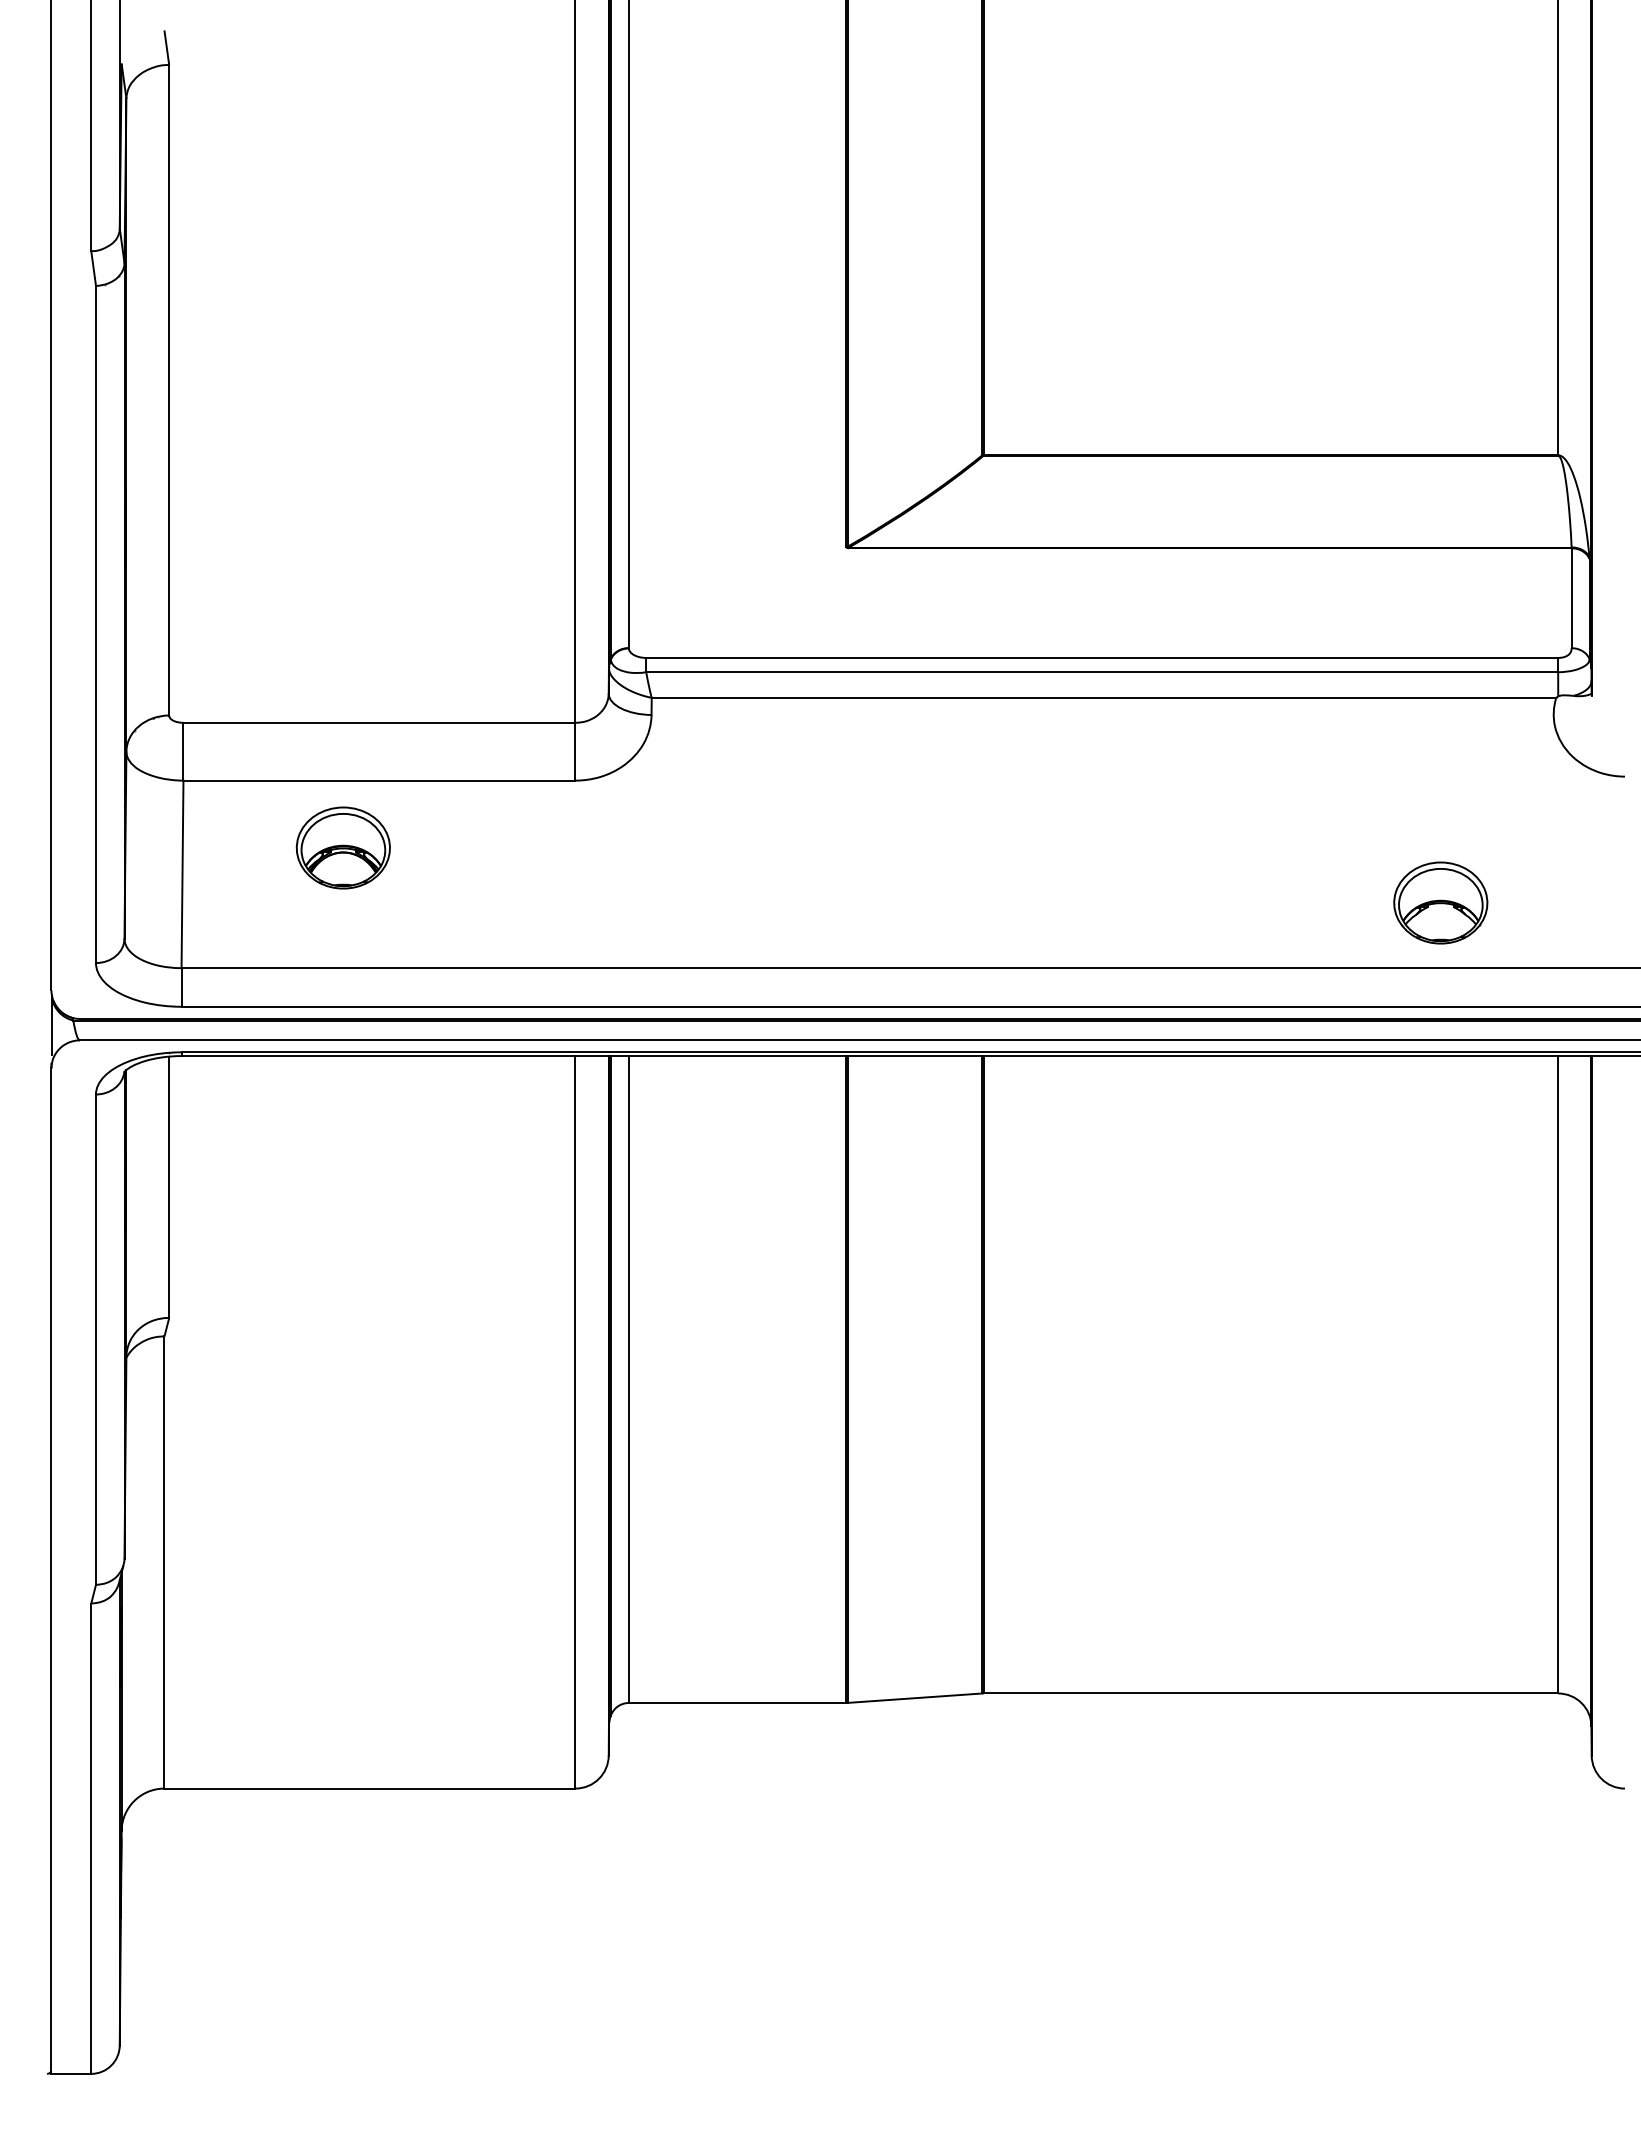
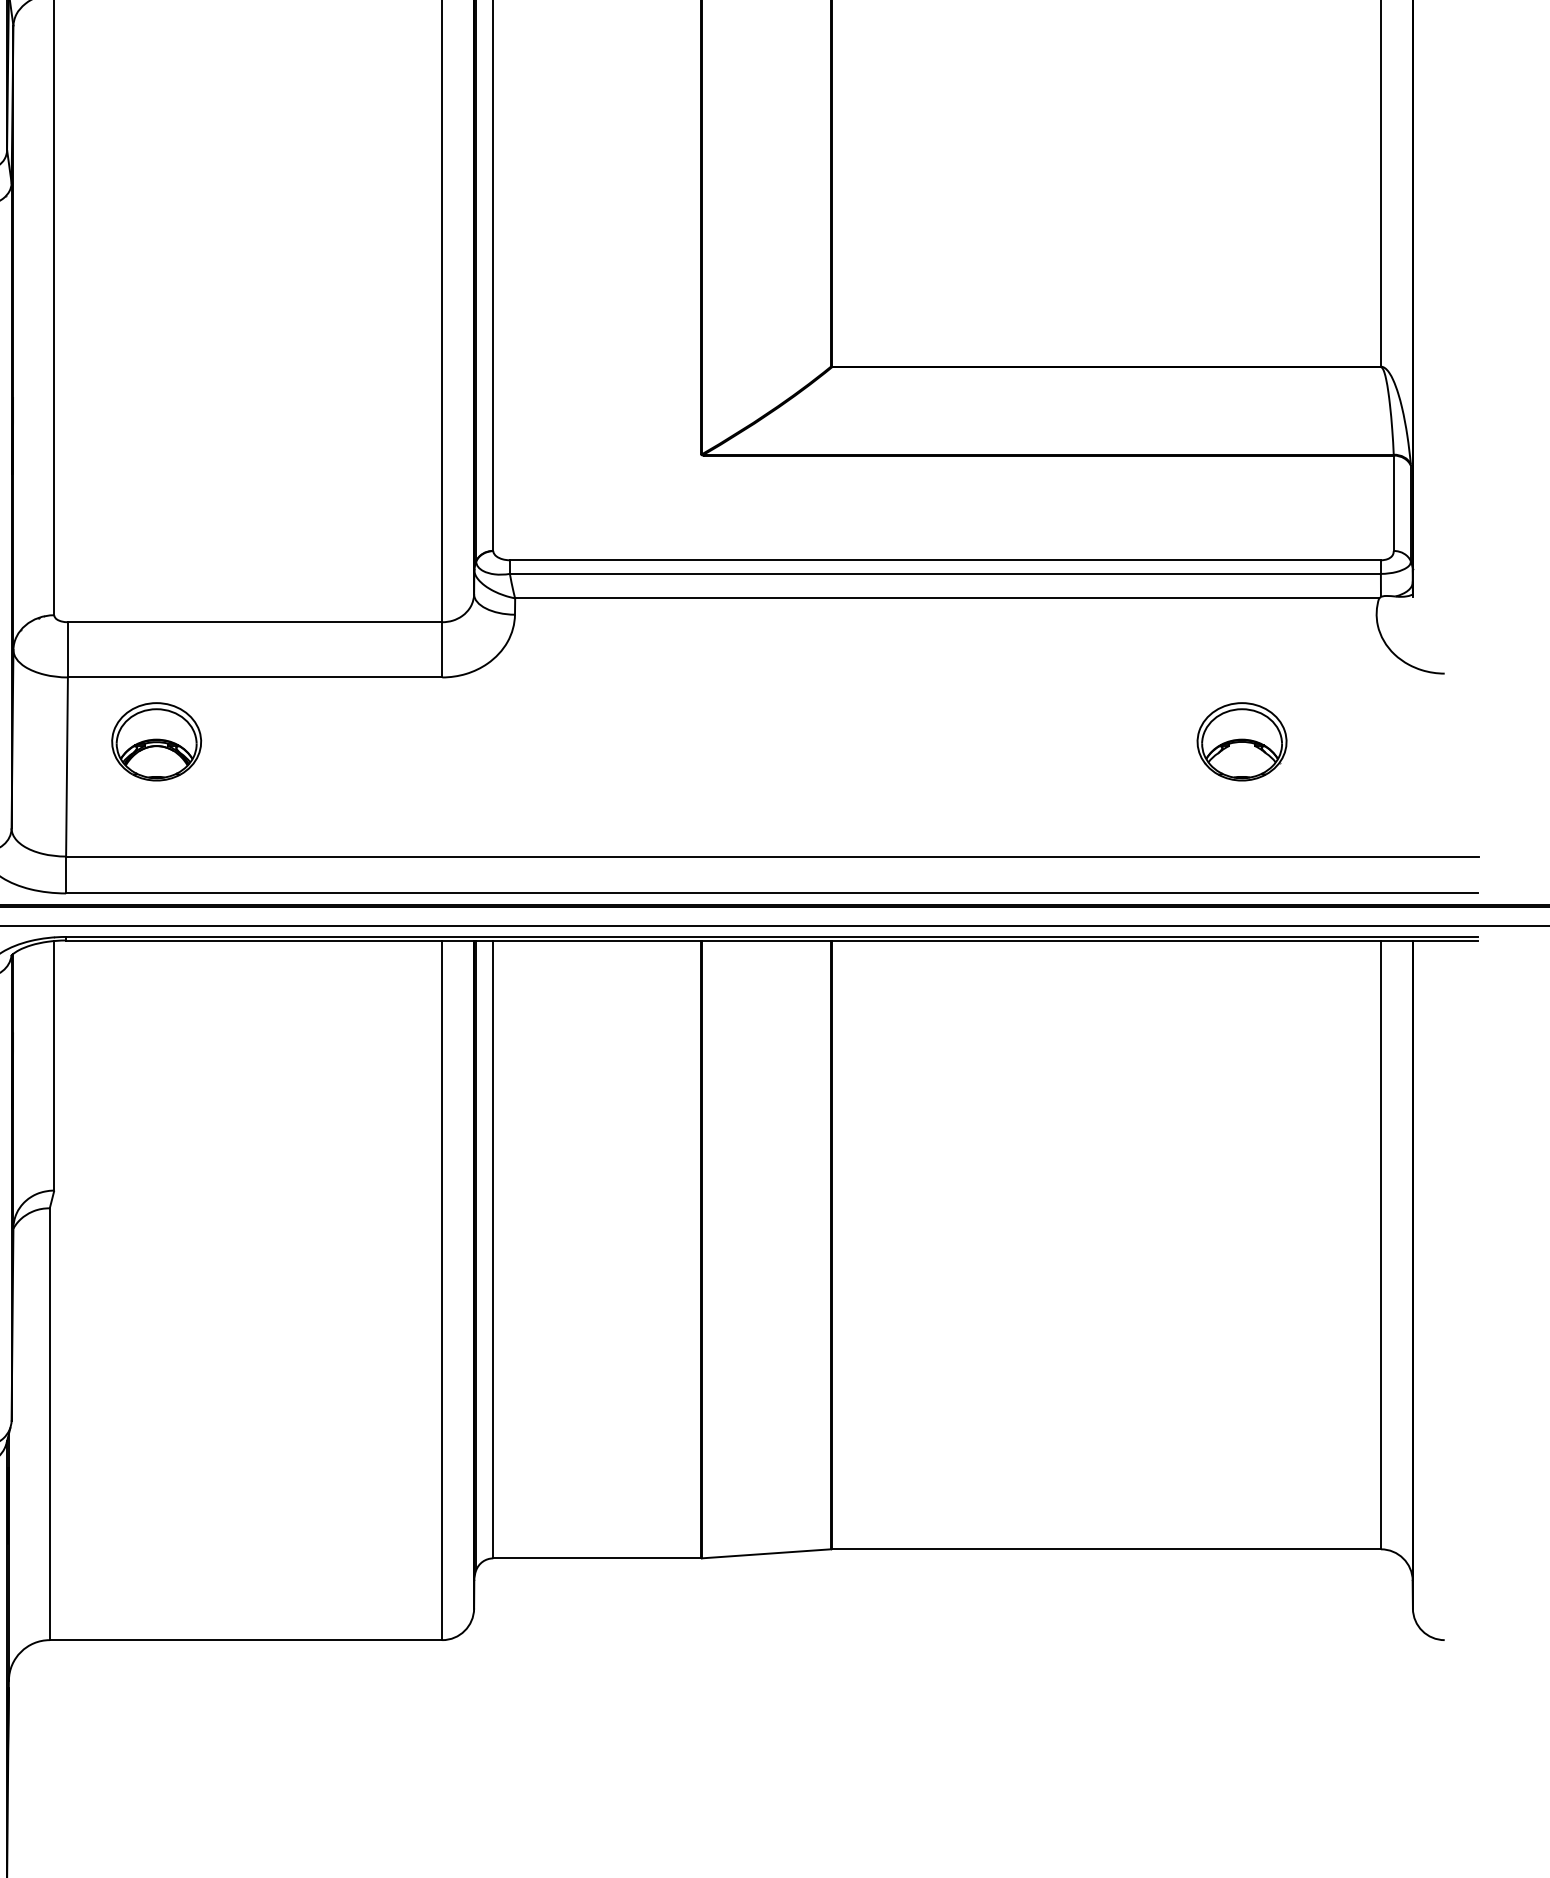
part: (342, 847) -> (155, 741), moved
part: (1440, 902) -> (1241, 741), moved

